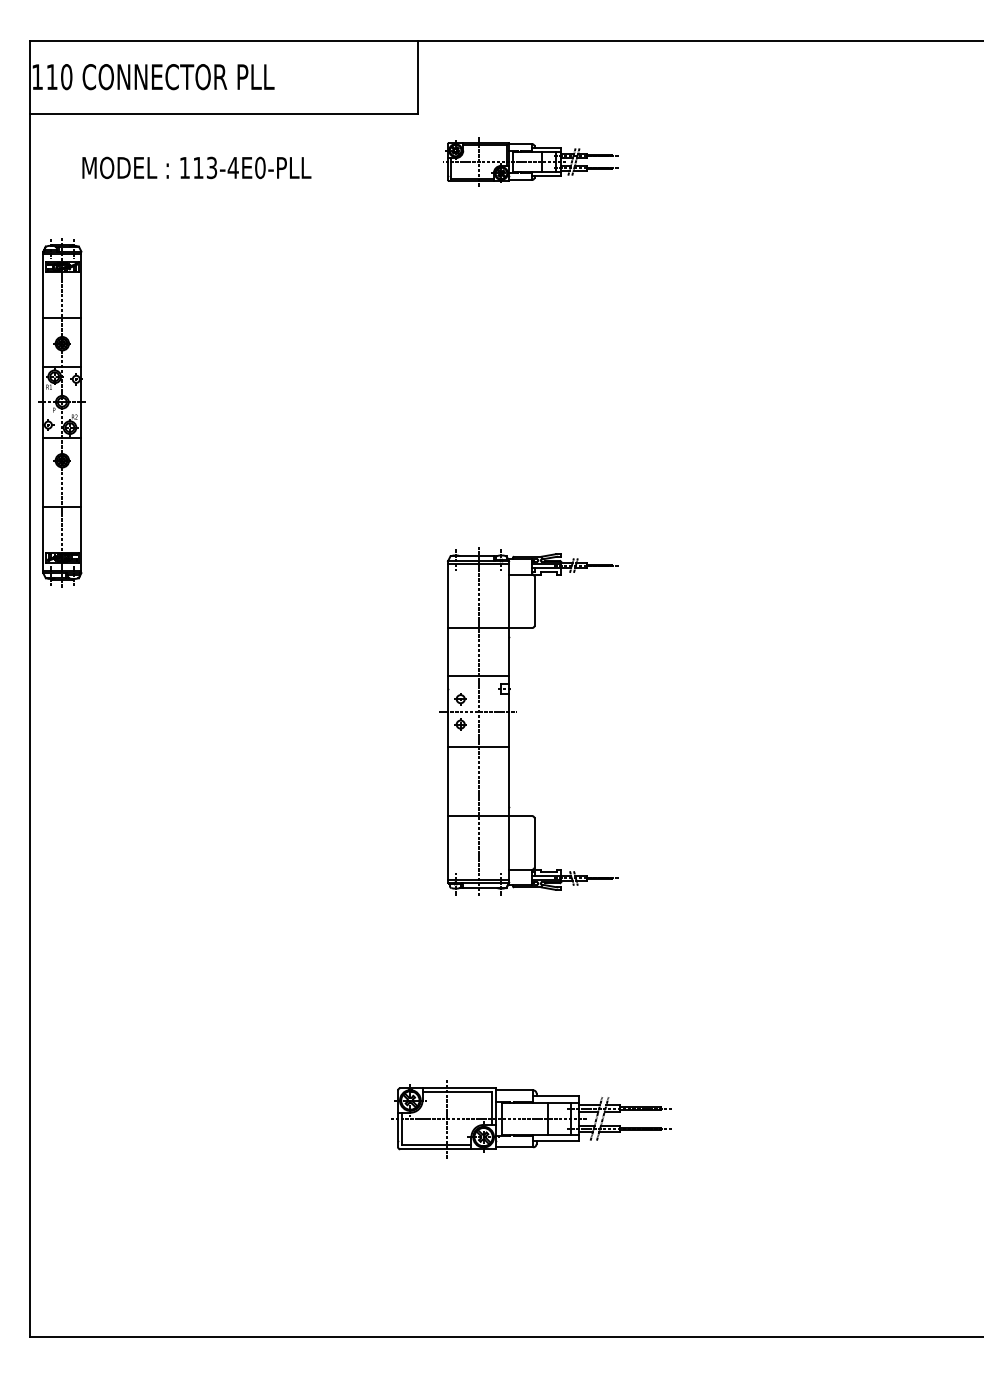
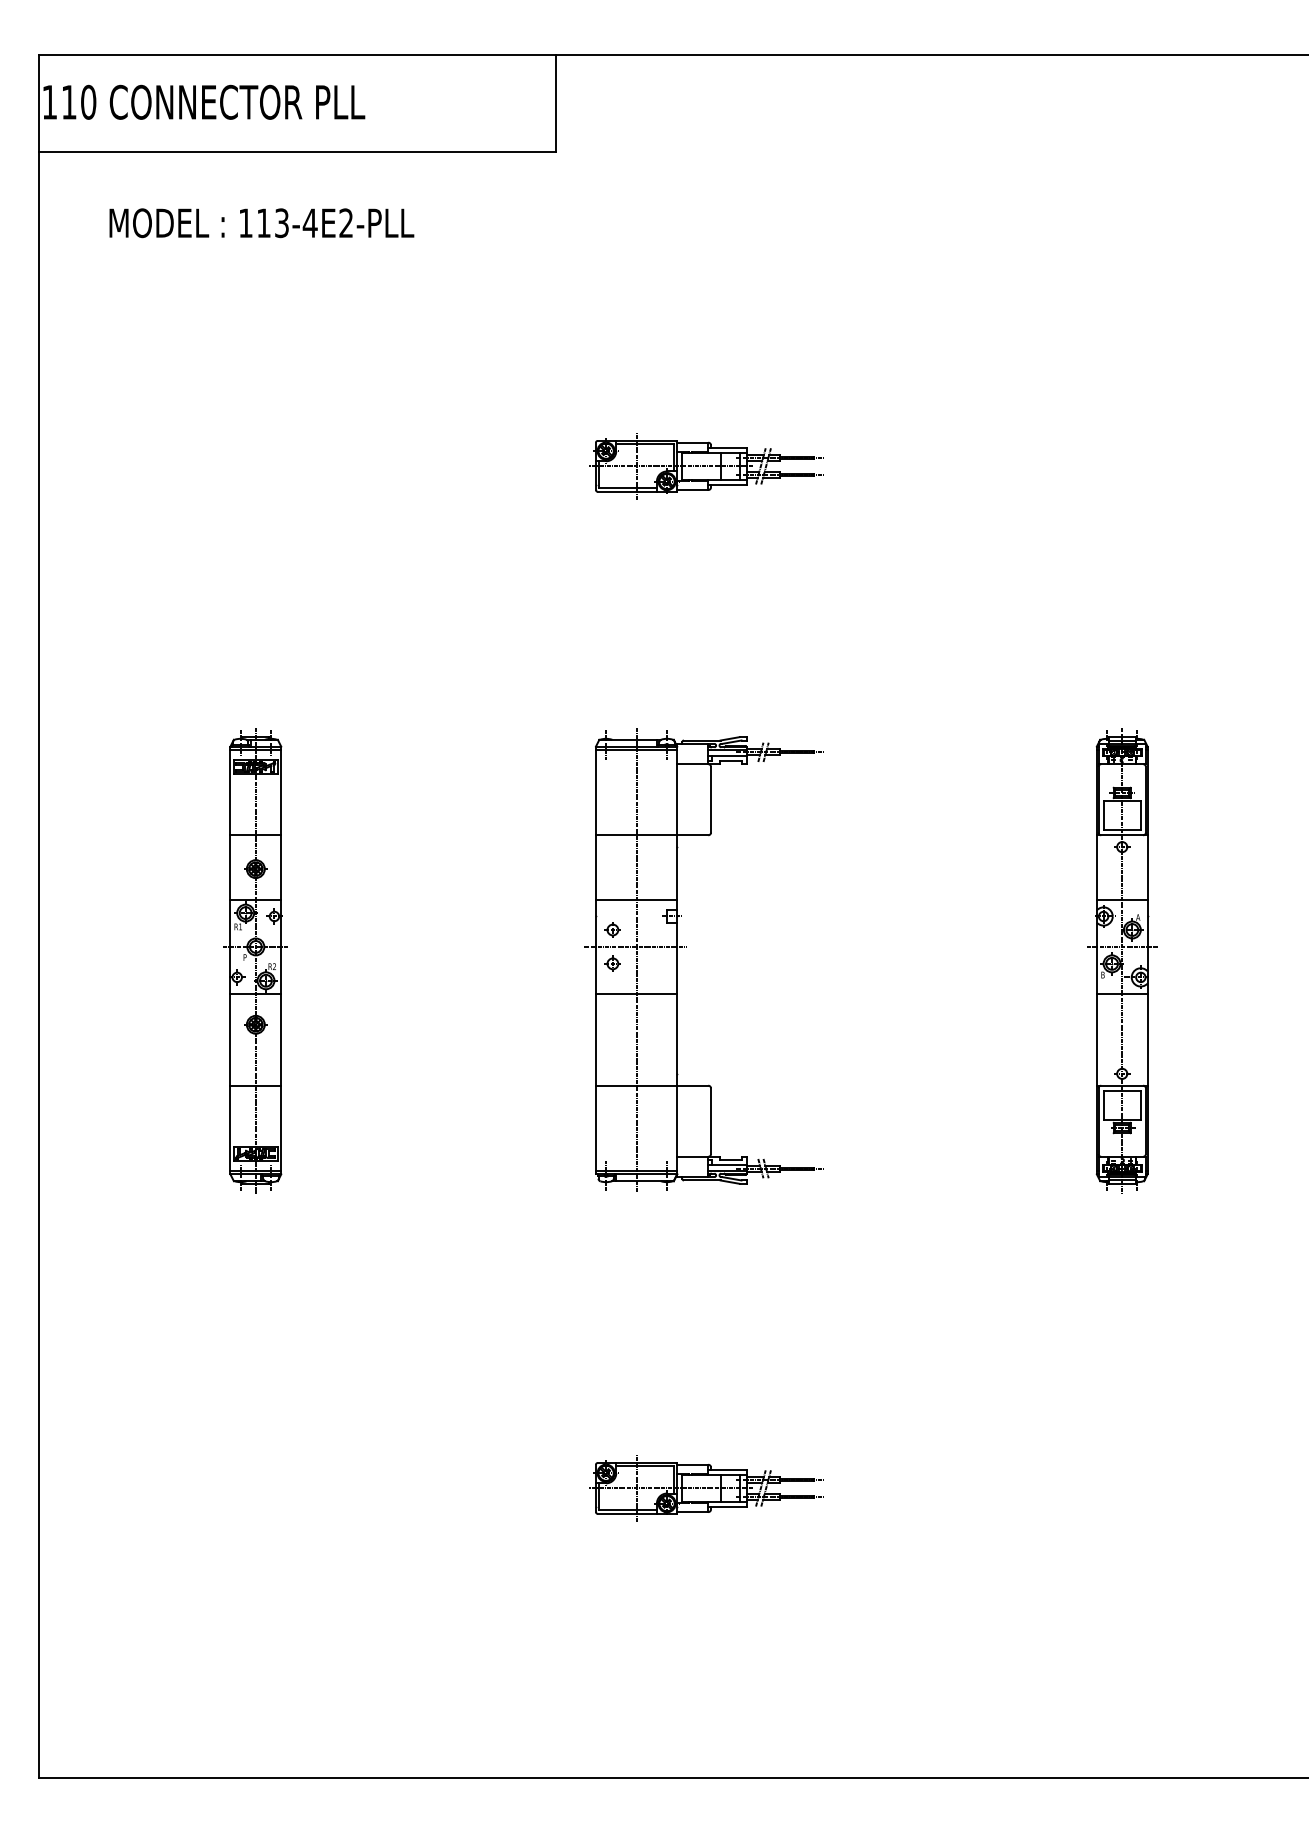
part: (531, 162) -> (706, 466), moved
text: (260, 168) -> (346, 223), 113-4E0-PLL -> 113-4E2-PLL
part: (62, 412) -> (255, 960), moved
part: (843, 722) -> (1122, 960), added
part: (531, 1118) -> (706, 1488), size x0.62

